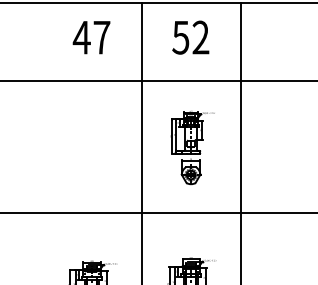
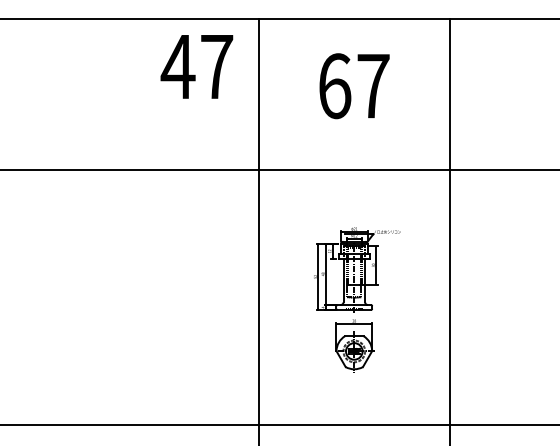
text: (91, 37) -> (196, 66), moved
text: (190, 37) -> (353, 85), 52 -> 67

